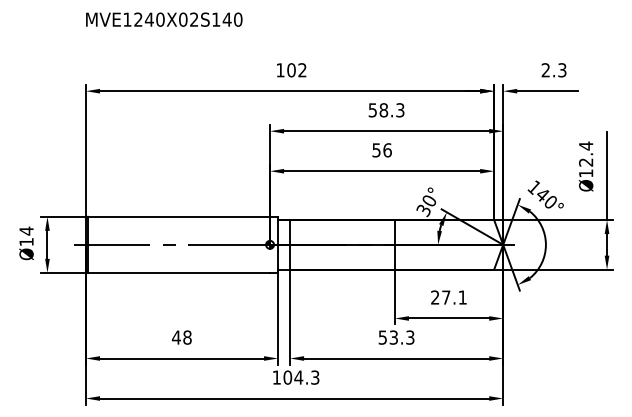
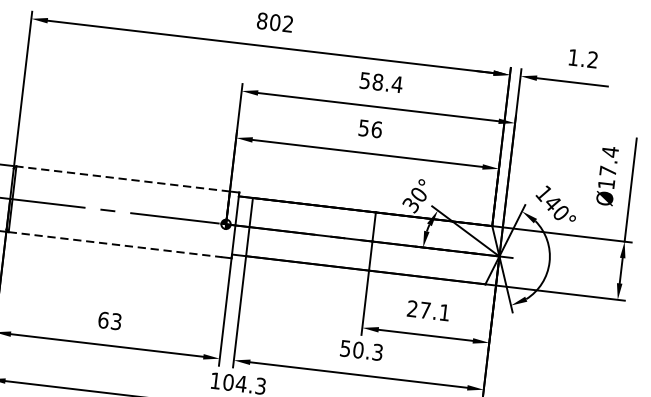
text: (280, 70) -> (262, 21), 102 -> 802
text: (553, 70) -> (582, 58), 2.3 -> 1.2
text: (399, 110) -> (396, 84), 58.3 -> 58.4
text: (586, 162) -> (608, 171), Ø12.4 -> Ø17.4
line: (178, 216) -> (122, 178), solid -> dashed
line: (179, 272) -> (116, 244), solid -> dashed
text: (181, 337) -> (109, 320), 48 -> 63
text: (393, 337) -> (358, 349), 53.3 -> 50.3

